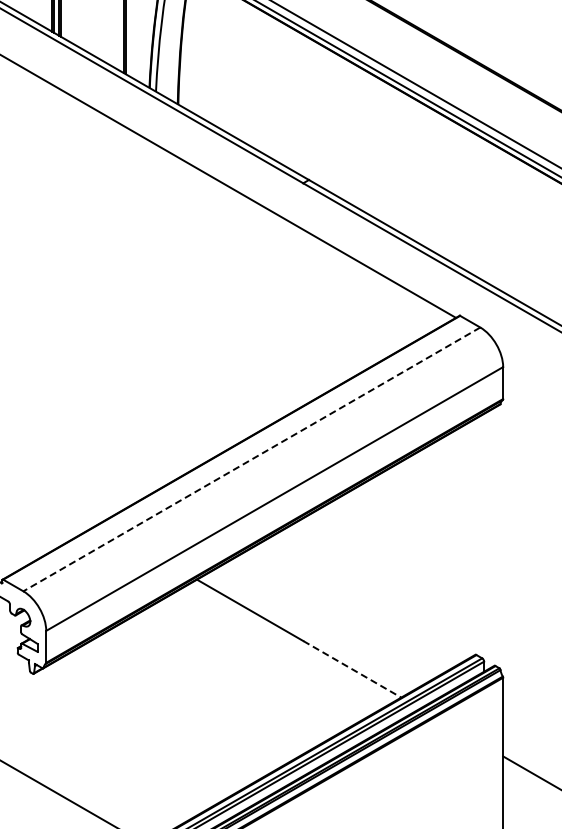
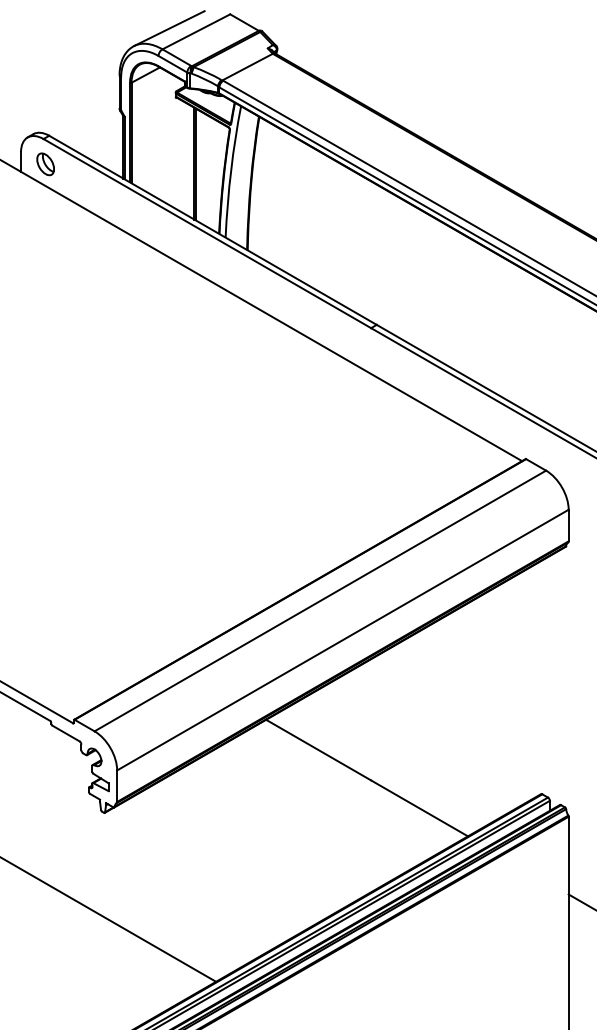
line: (252, 459) -> (320, 601), dashed -> solid
line: (352, 669) -> (419, 808), dashed -> solid

